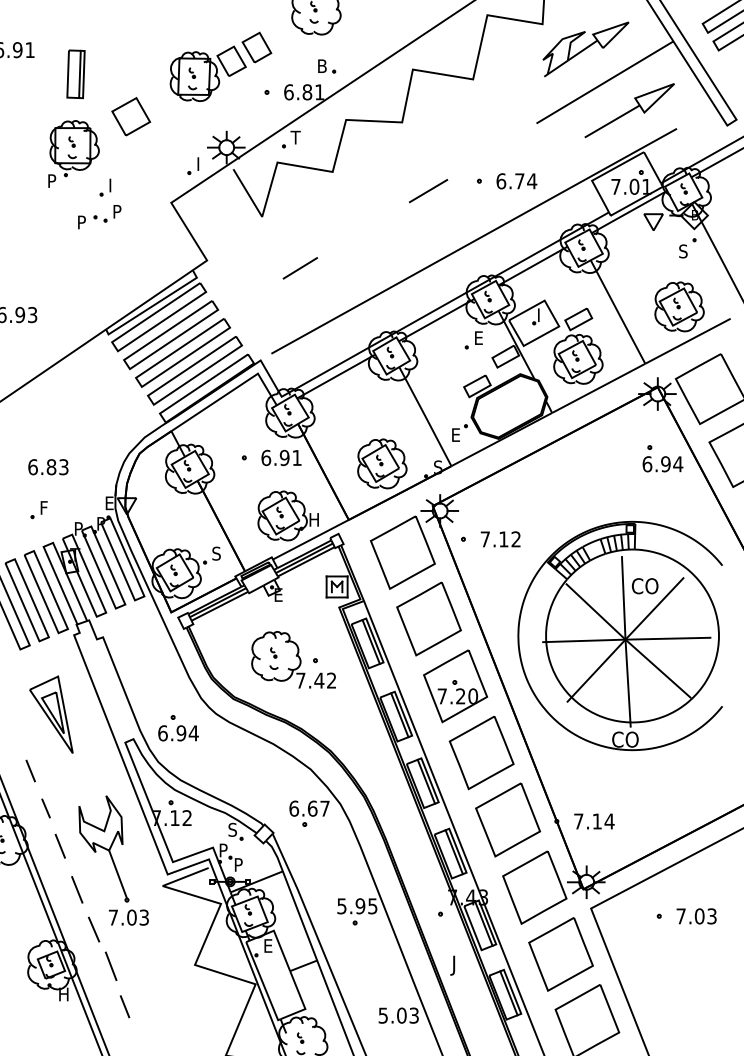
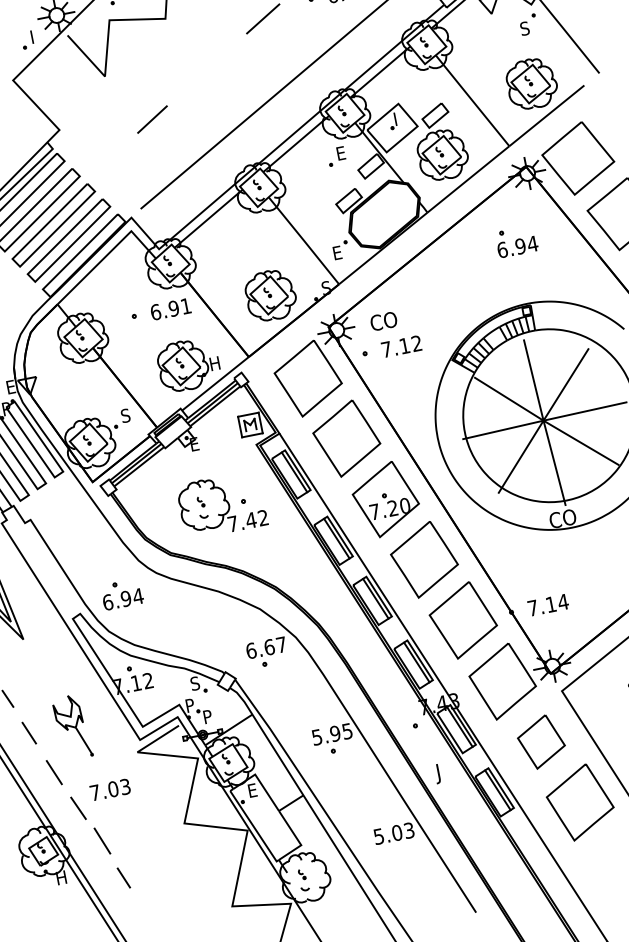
part: (662, 458) -> (516, 241), moved
text: (645, 586) -> (384, 321), moved
part: (103, 848) -> (72, 726), size x0.6
part: (560, 954) -> (540, 742), size x0.7

